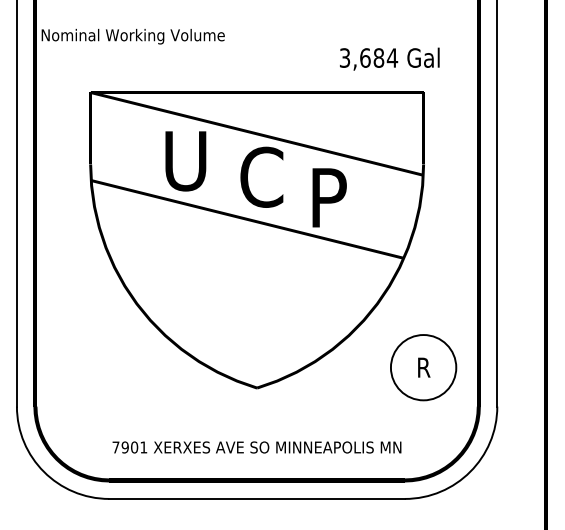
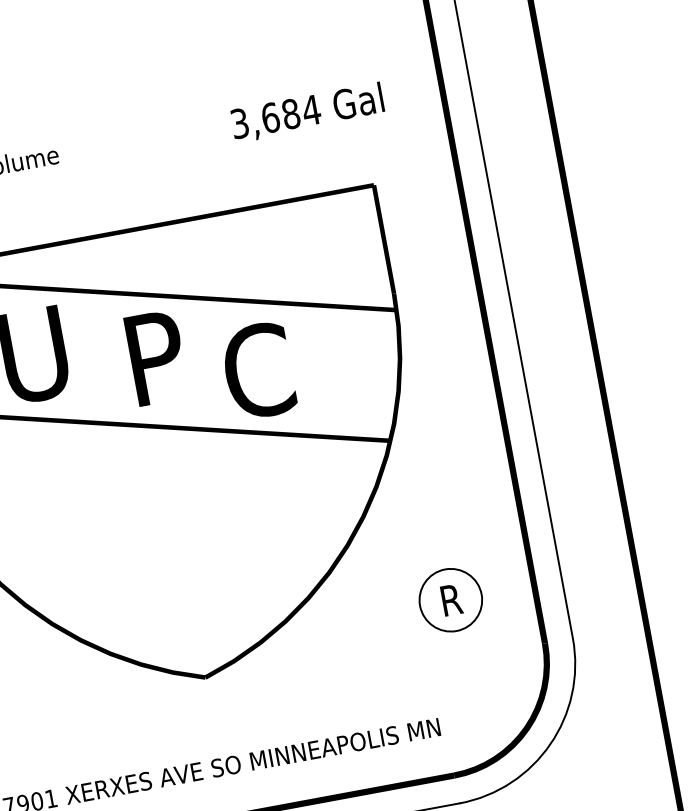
text: (389, 58) -> (307, 111), moved
text: (261, 176) -> (152, 357), C -> P
text: (327, 197) -> (258, 370), P -> C
circle: (423, 367) -> (450, 599), size x0.62

